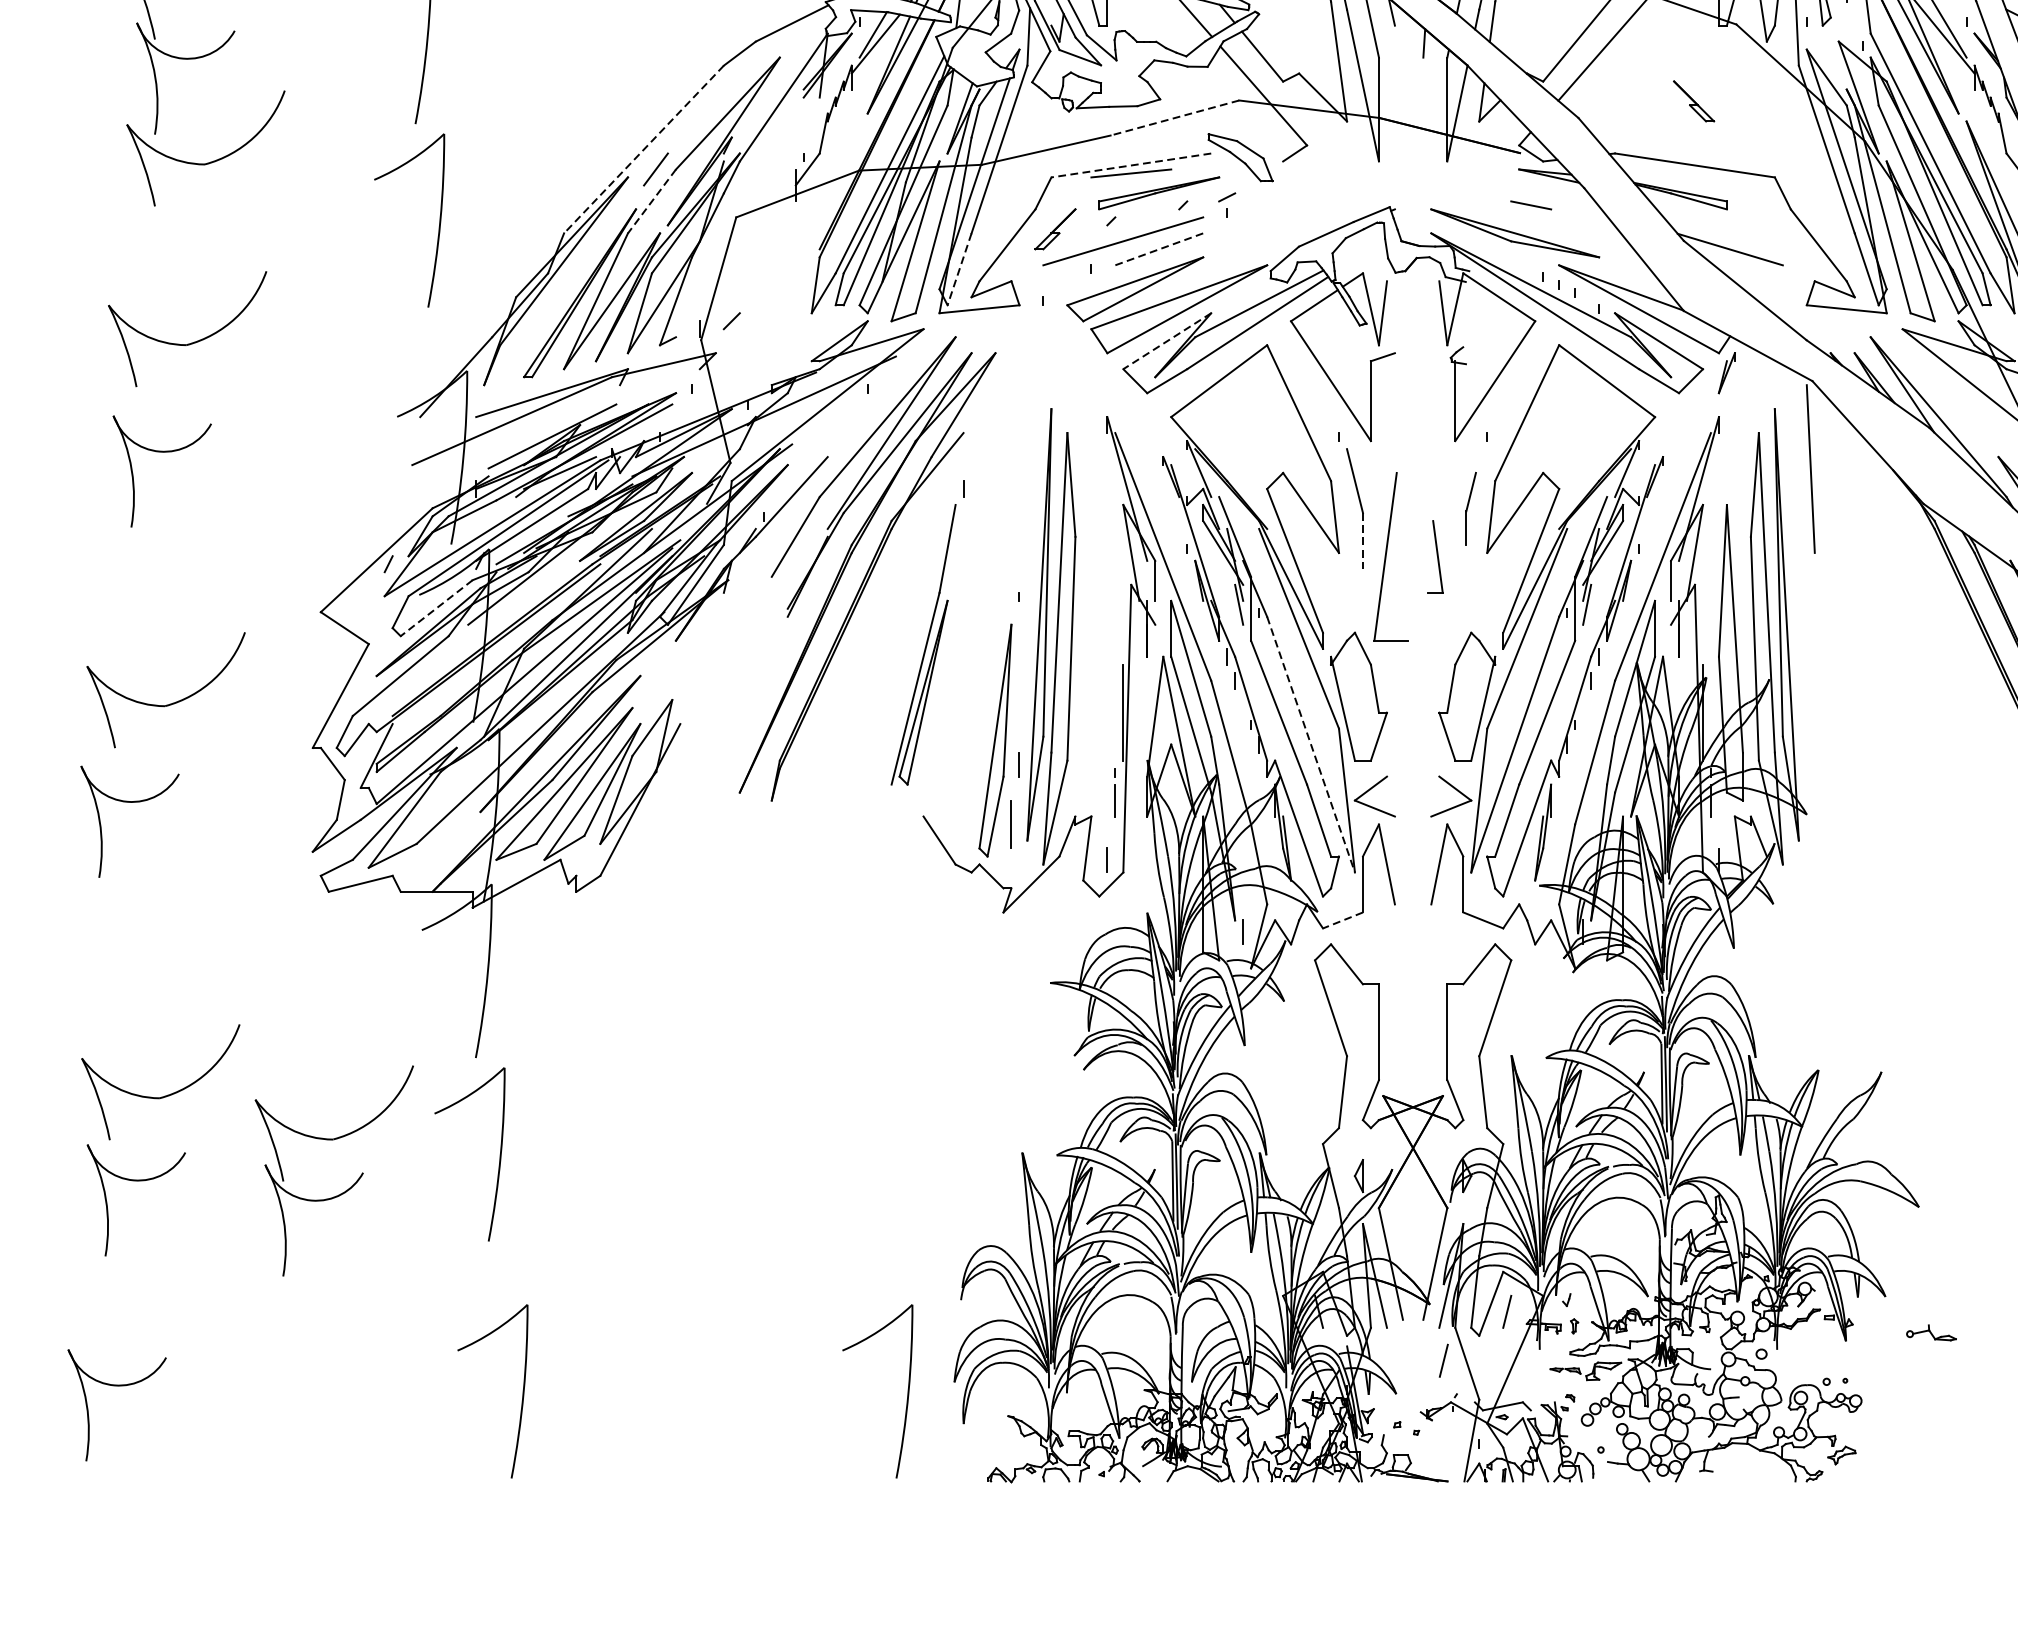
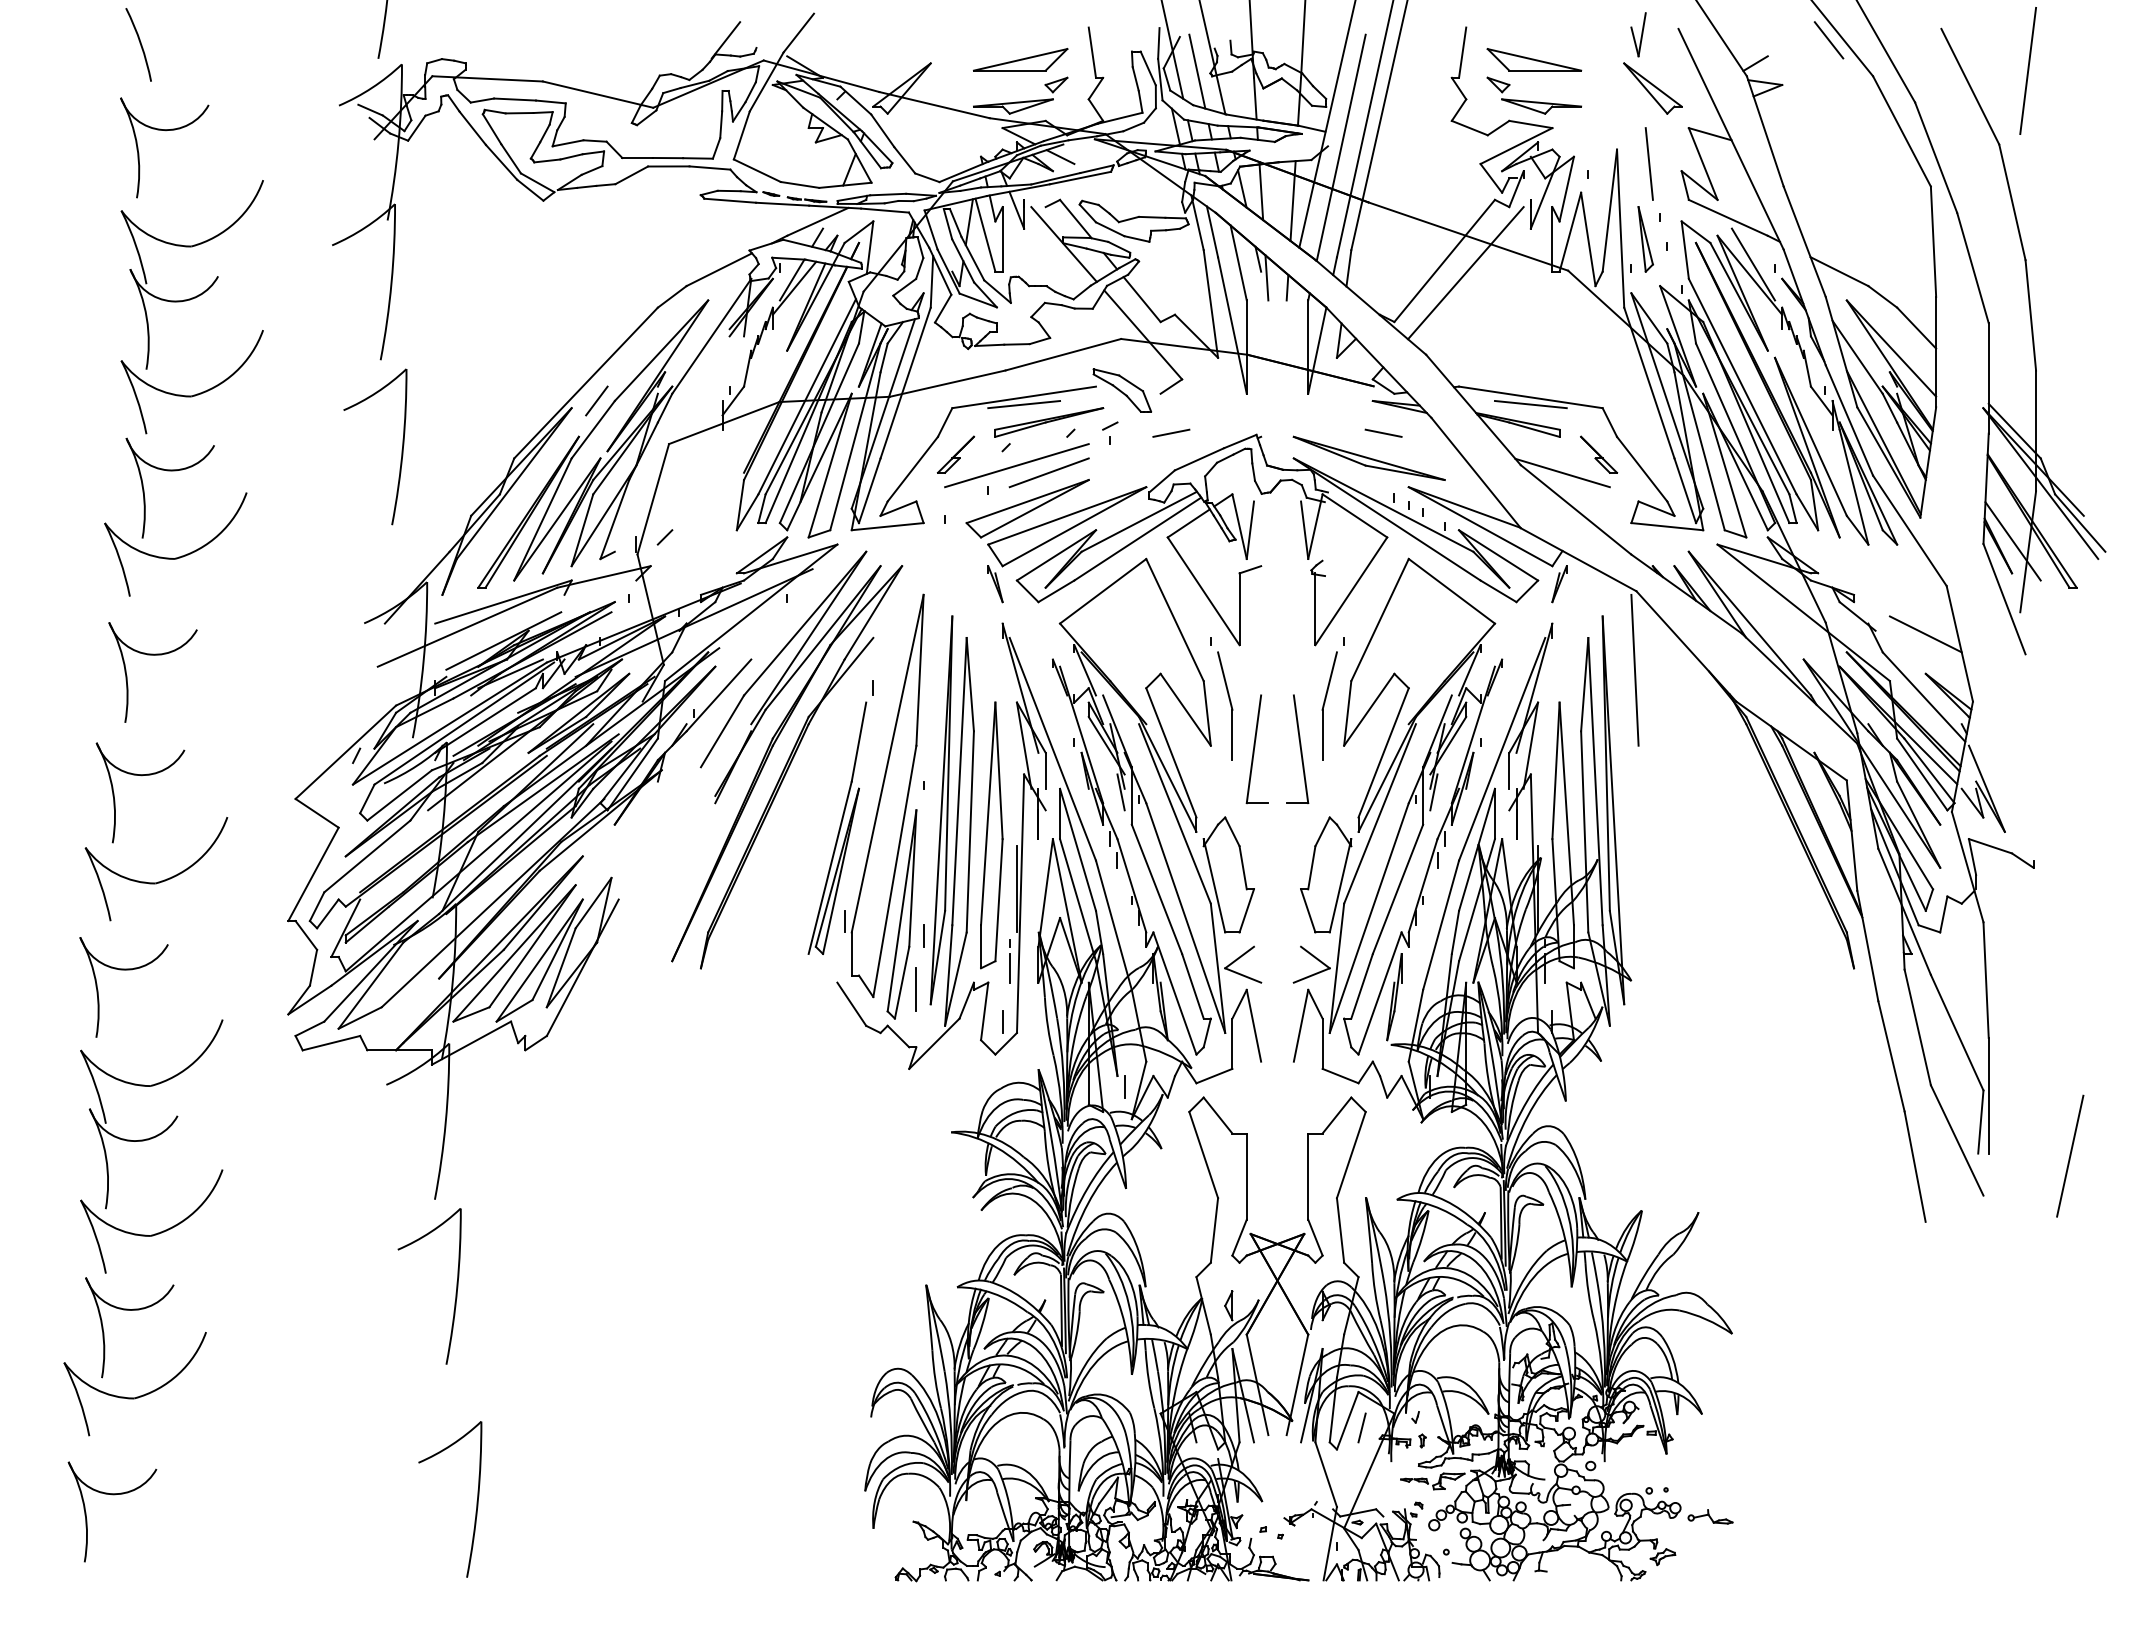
line: (1400, 32) -> (1266, 277), added
part: (1694, 101) -> (1599, 454), moved
line: (1175, 117) -> (1063, 354), dashed -> solid
line: (643, 150) -> (585, 383), dashed -> solid
line: (1131, 165) -> (1024, 397), dashed -> solid
line: (1694, 173) -> (1530, 404), added
line: (652, 201) -> (593, 429), dashed -> solid
line: (1295, 204) -> (1171, 432), added
part: (180, 247) -> (169, 471), added
line: (1158, 249) -> (1048, 472), dashed -> solid
line: (959, 270) -> (869, 491), dashed -> solid
line: (1167, 341) -> (1056, 555), dashed -> solid
part: (1099, 373) -> (995, 584), added
part: (1470, 508) -> (1329, 705), size x1.67
line: (1363, 541) -> (1232, 735), dashed -> solid
part: (1389, 557) -> (1256, 749), size x0.71
part: (1435, 557) -> (1297, 749), size x1.67
part: (149, 587) -> (141, 776), added
line: (436, 608) -> (399, 795), dashed -> solid
part: (975, 608) -> (884, 795), added
part: (1094, 652) -> (991, 835), added
line: (1310, 745) -> (1185, 918), dashed -> solid
line: (1341, 920) -> (1213, 1076), dashed -> solid
part: (348, 1187) -> (164, 1129), moved
part: (143, 1276) -> (136, 1396), added
part: (1931, 1332) -> (1710, 1516), moved
line: (1443, 1360) -> (1304, 1471), removed
part: (906, 1393) -> (822, 1501), removed

